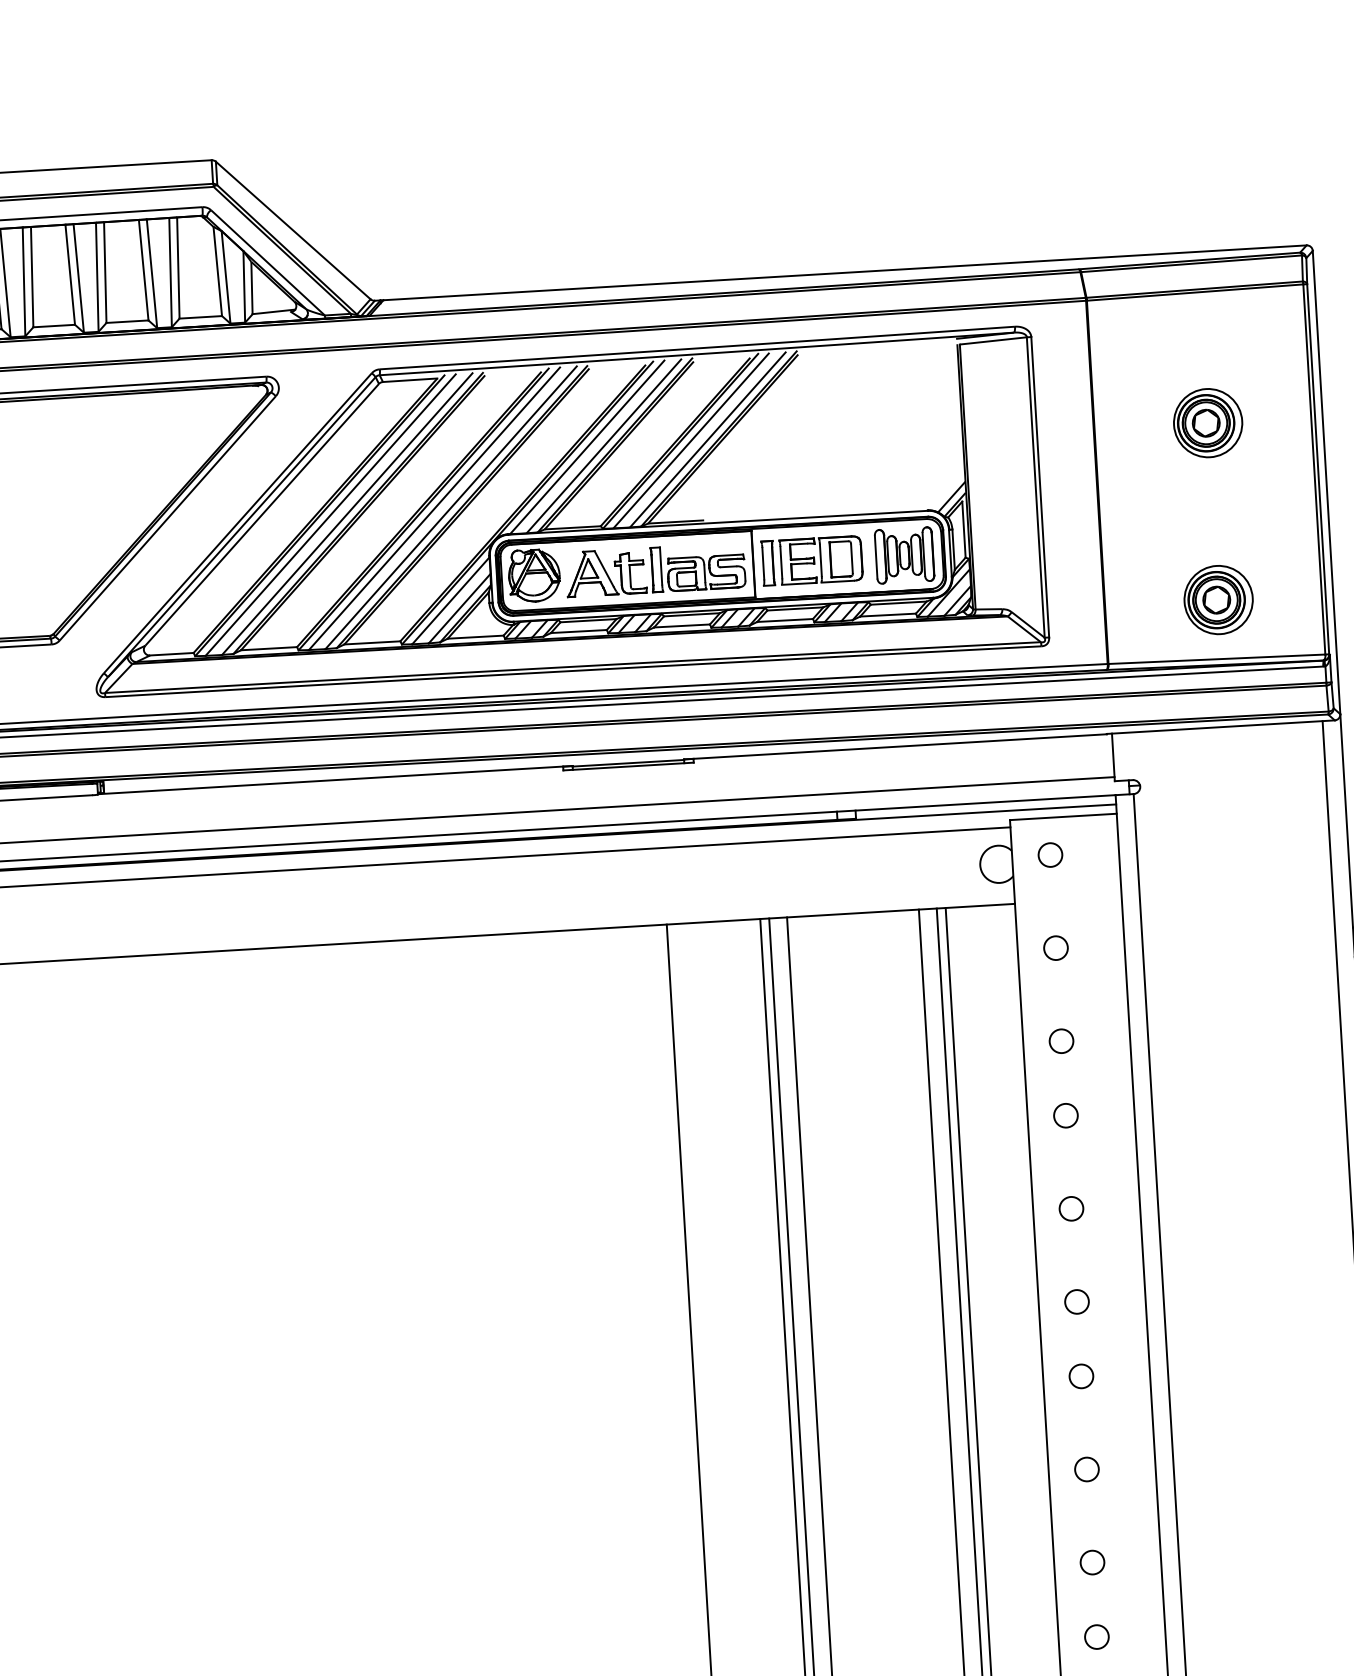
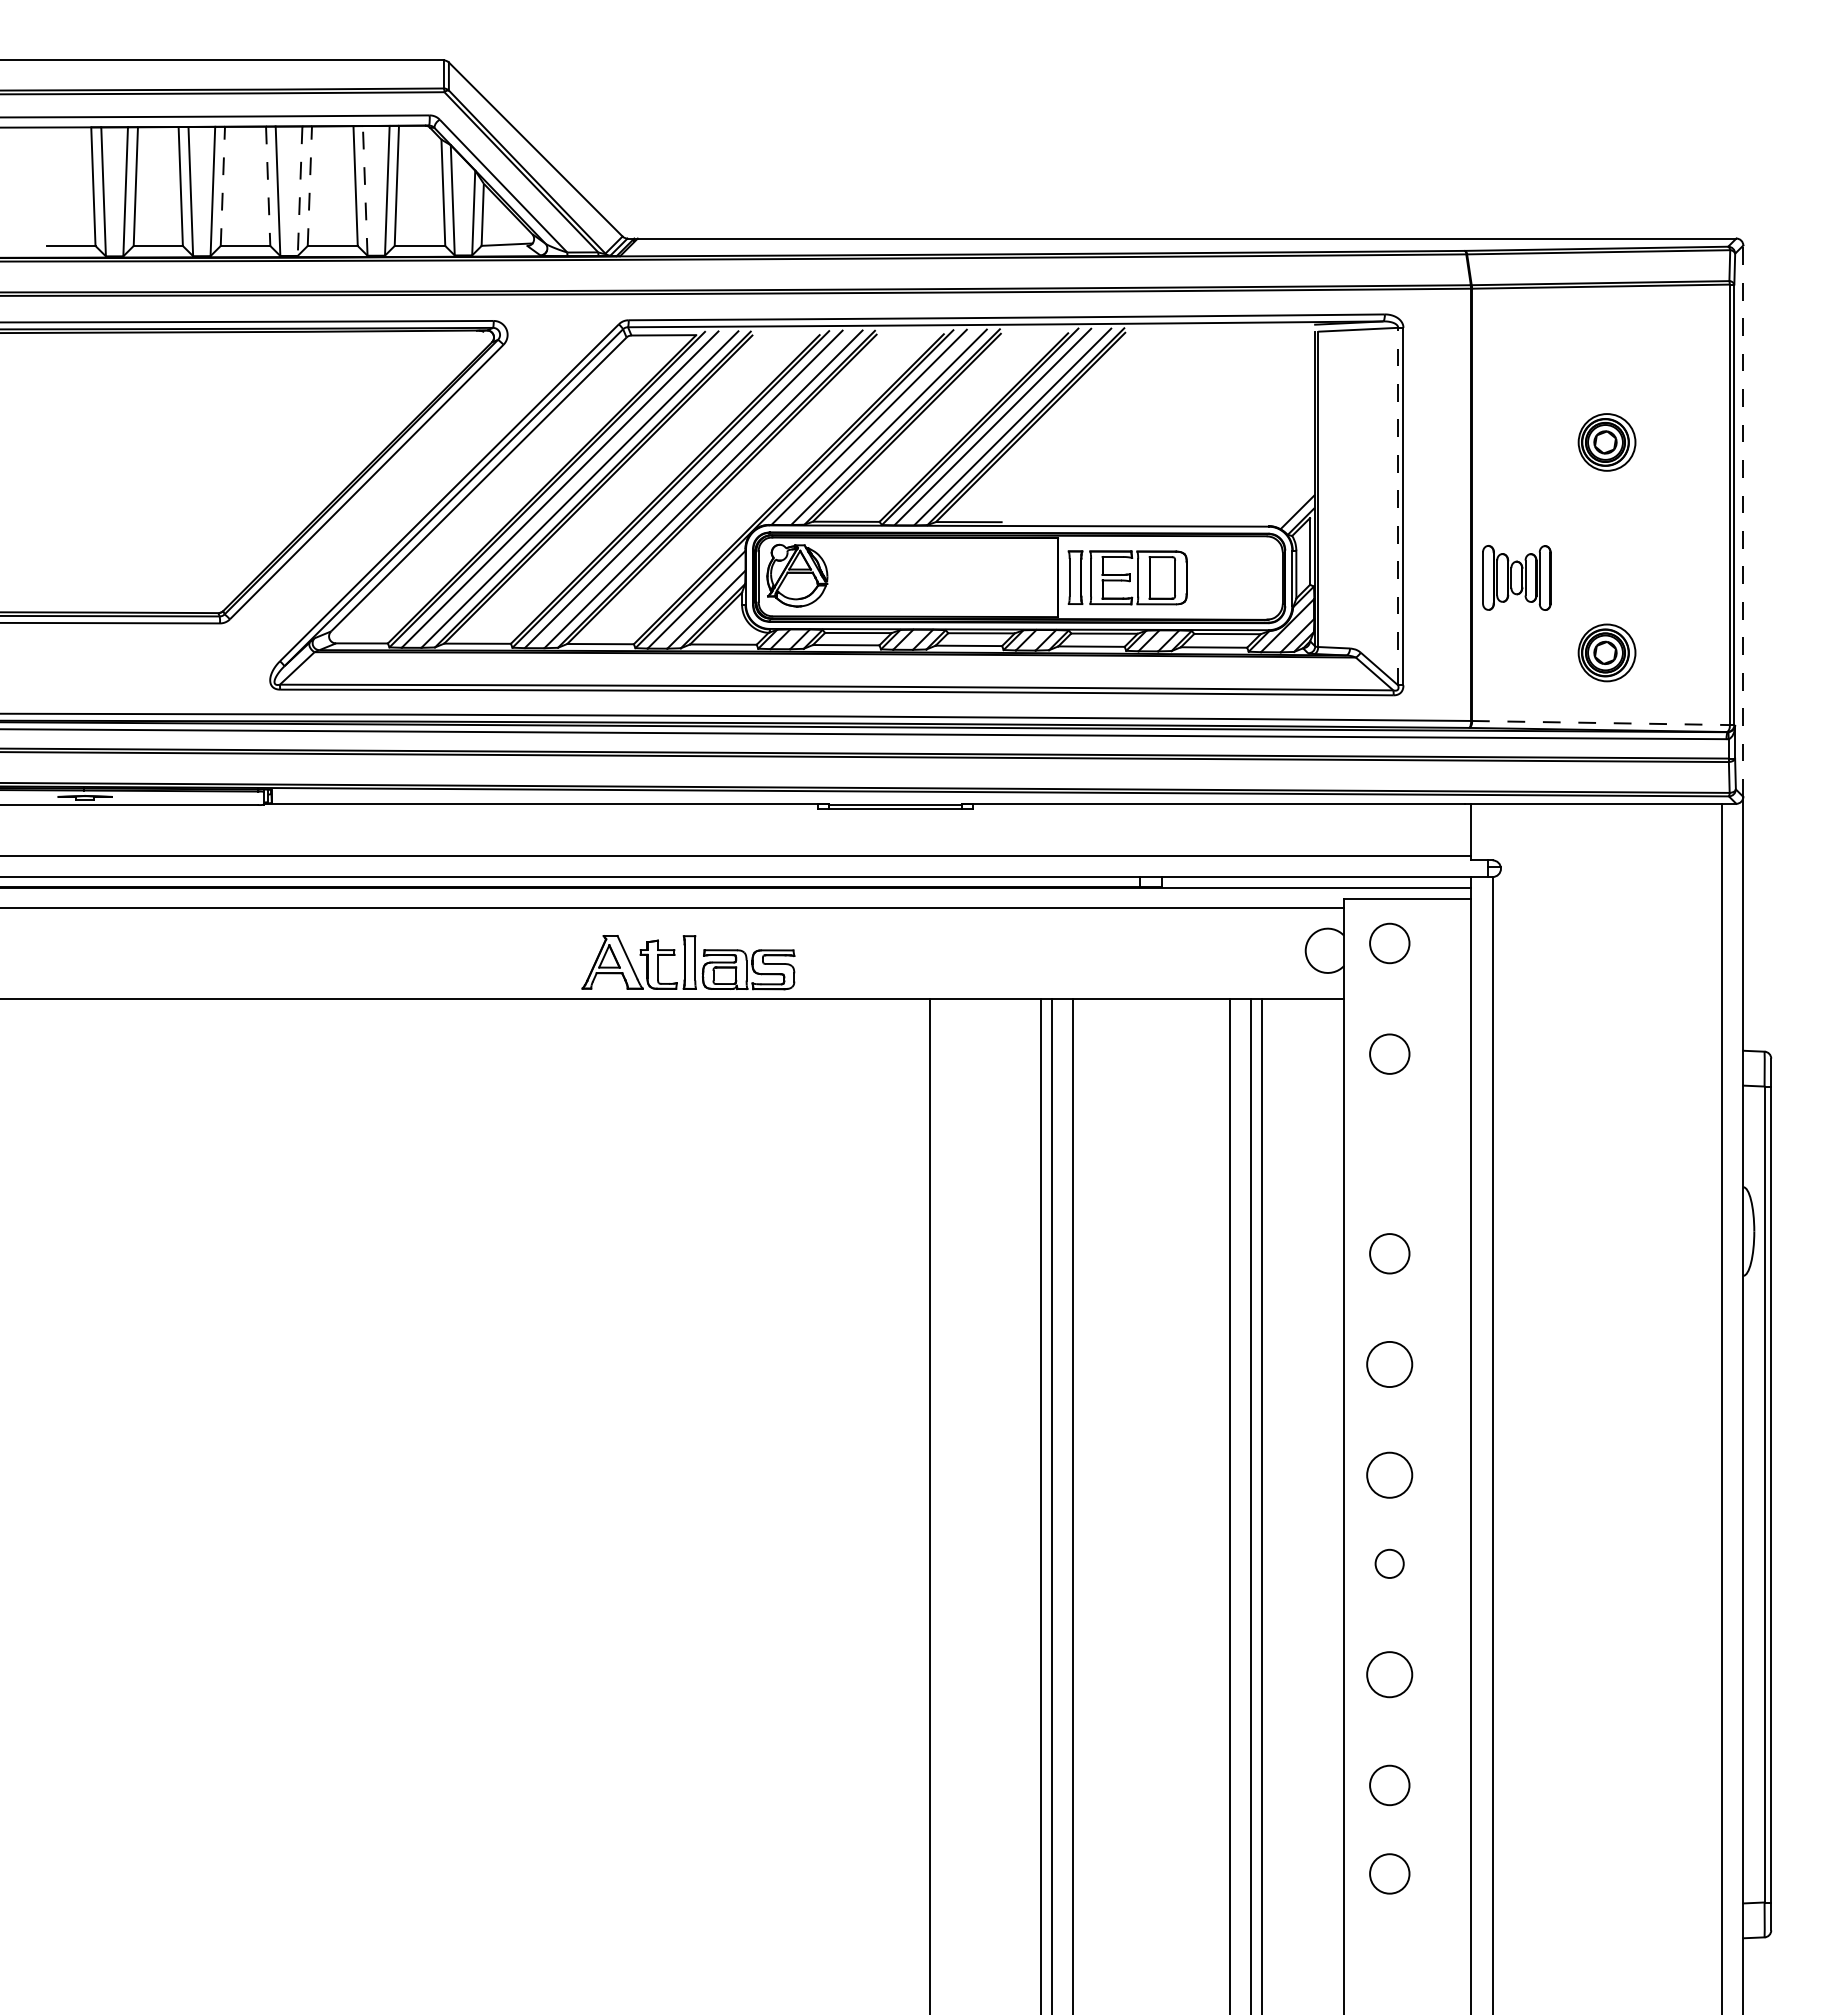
line: (104, 272) -> (309, 186), solid -> dashed
line: (152, 273) -> (365, 190), solid -> dashed
line: (70, 274) -> (268, 186), solid -> dashed
line: (31, 277) -> (222, 186), solid -> dashed
line: (97, 277) -> (300, 191), solid -> dashed
part: (1207, 423) -> (1606, 442), size x0.7
line: (1326, 482) -> (1743, 521), solid -> dashed
line: (1036, 487) -> (1398, 506), solid -> dashed
part: (904, 555) -> (1516, 577), moved
part: (655, 569) -> (688, 962), moved
part: (1218, 599) -> (1606, 652), size x0.7
line: (1216, 659) -> (1600, 723), solid -> dashed
circle: (1050, 855) -> (1389, 943), size x1.4
circle: (1055, 948) -> (1389, 1054), size x1.4
circle: (1061, 1040) -> (1389, 1164), removed
circle: (1065, 1115) -> (1389, 1253), size x1.4
circle: (1071, 1208) -> (1389, 1364), size x1.6
circle: (1076, 1302) -> (1389, 1475), size x1.6
circle: (1086, 1469) -> (1389, 1674), size x1.6
circle: (1092, 1562) -> (1389, 1785), size x1.4
circle: (1096, 1637) -> (1389, 1874), size x1.4

